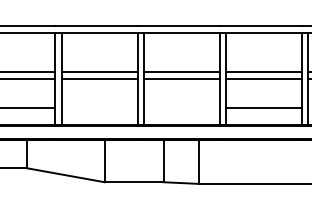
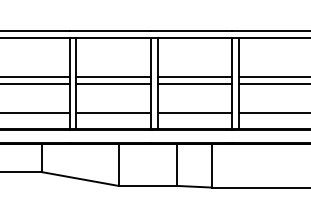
line: (99, 108) -> (113, 112), added
line: (181, 108) -> (194, 112), added

